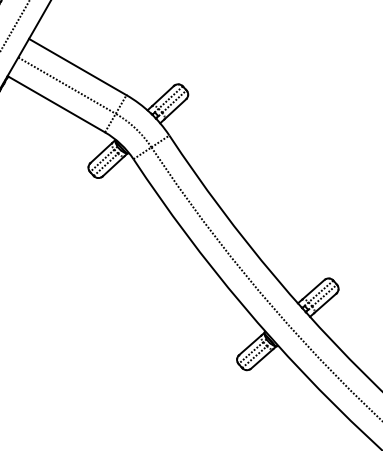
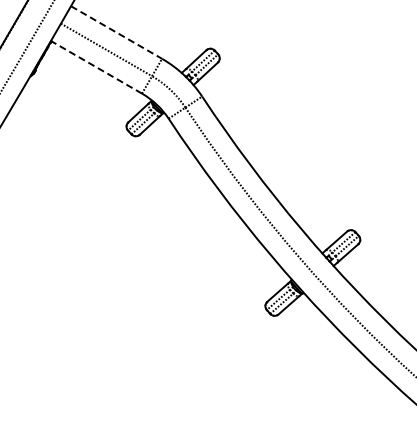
line: (77, 67) -> (116, 32), solid -> dashed
line: (56, 104) -> (96, 67), solid -> dashed

